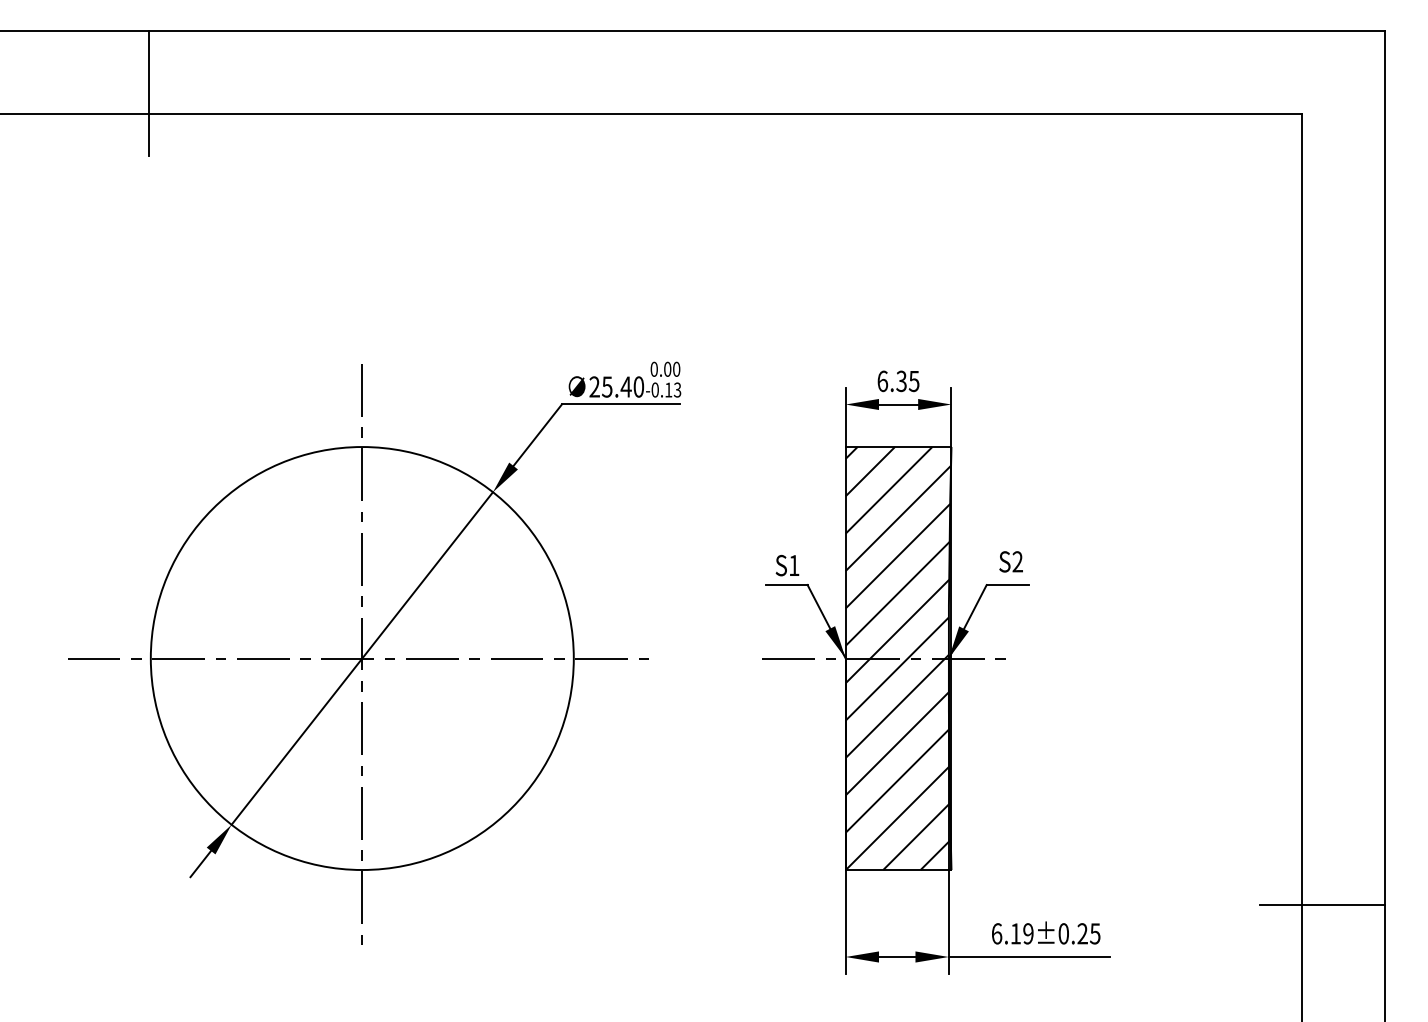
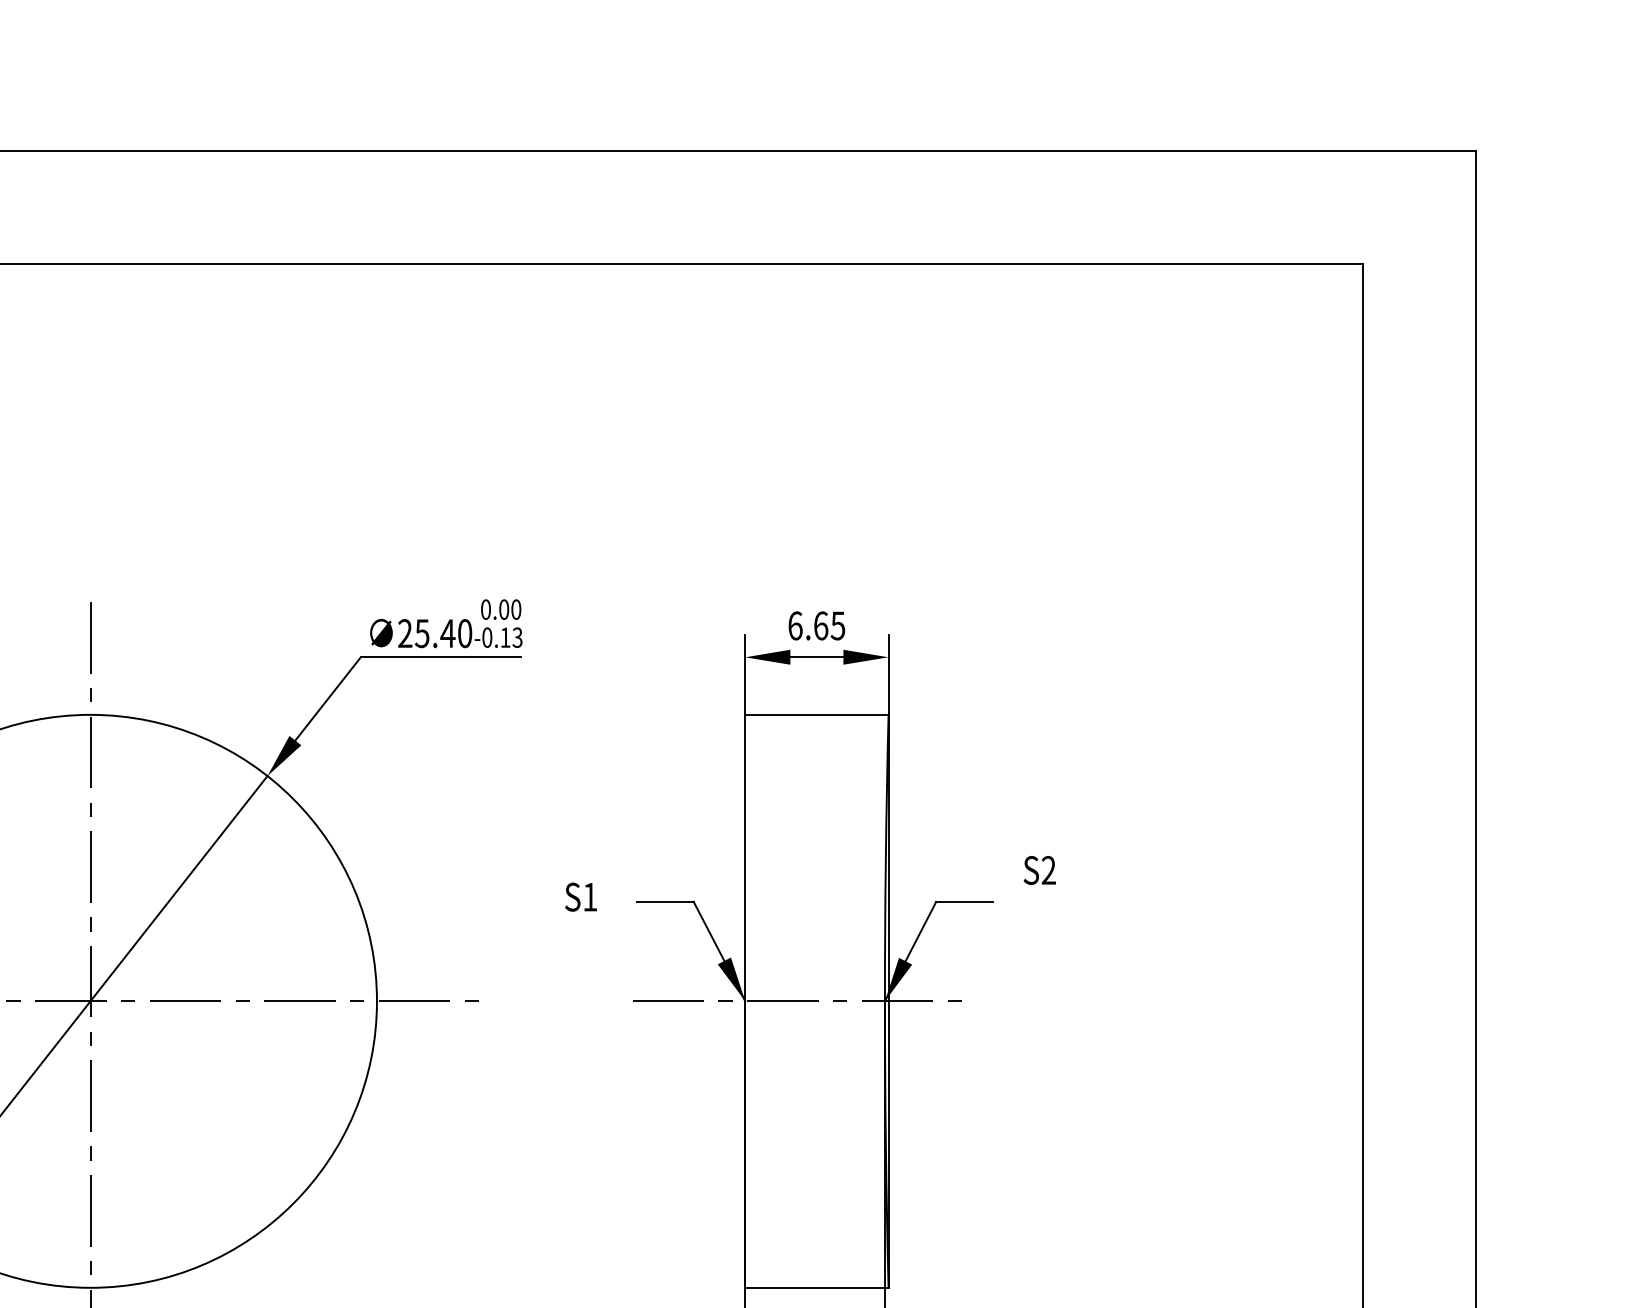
text: (901, 381) -> (820, 626), 6.35 -> 6.65
text: (1010, 561) -> (1038, 869), moved
text: (787, 565) -> (581, 897), moved
hatch: (898, 658) -> (816, 1001), removed

